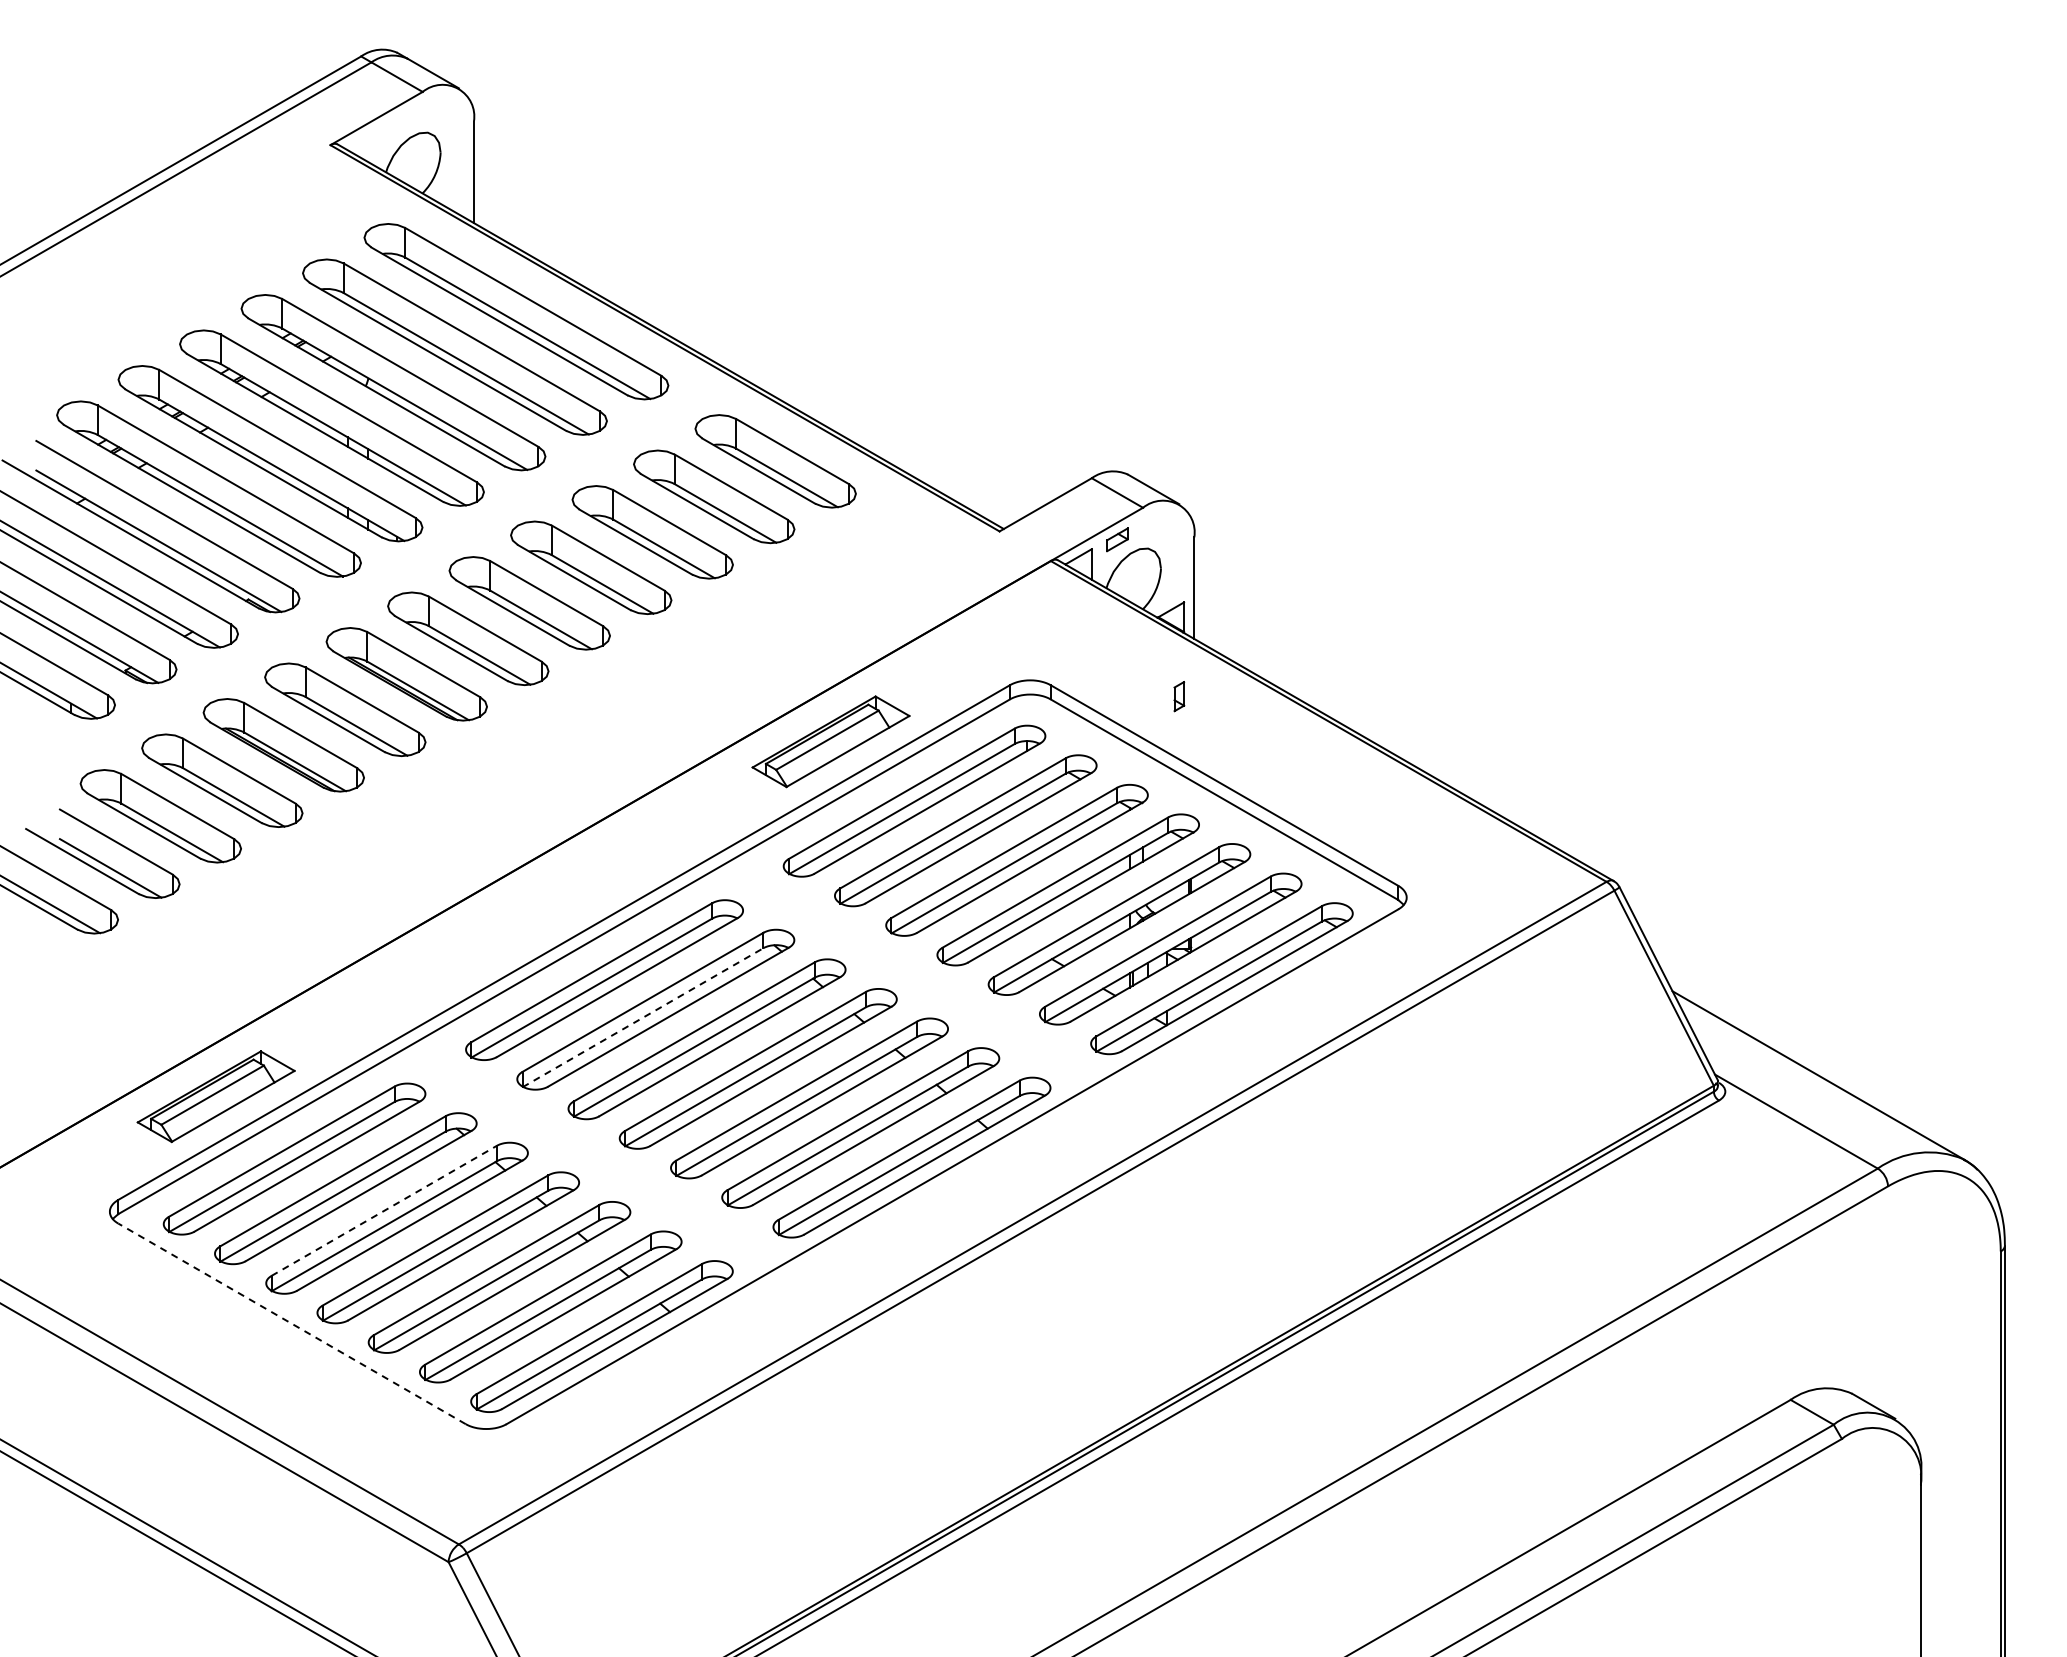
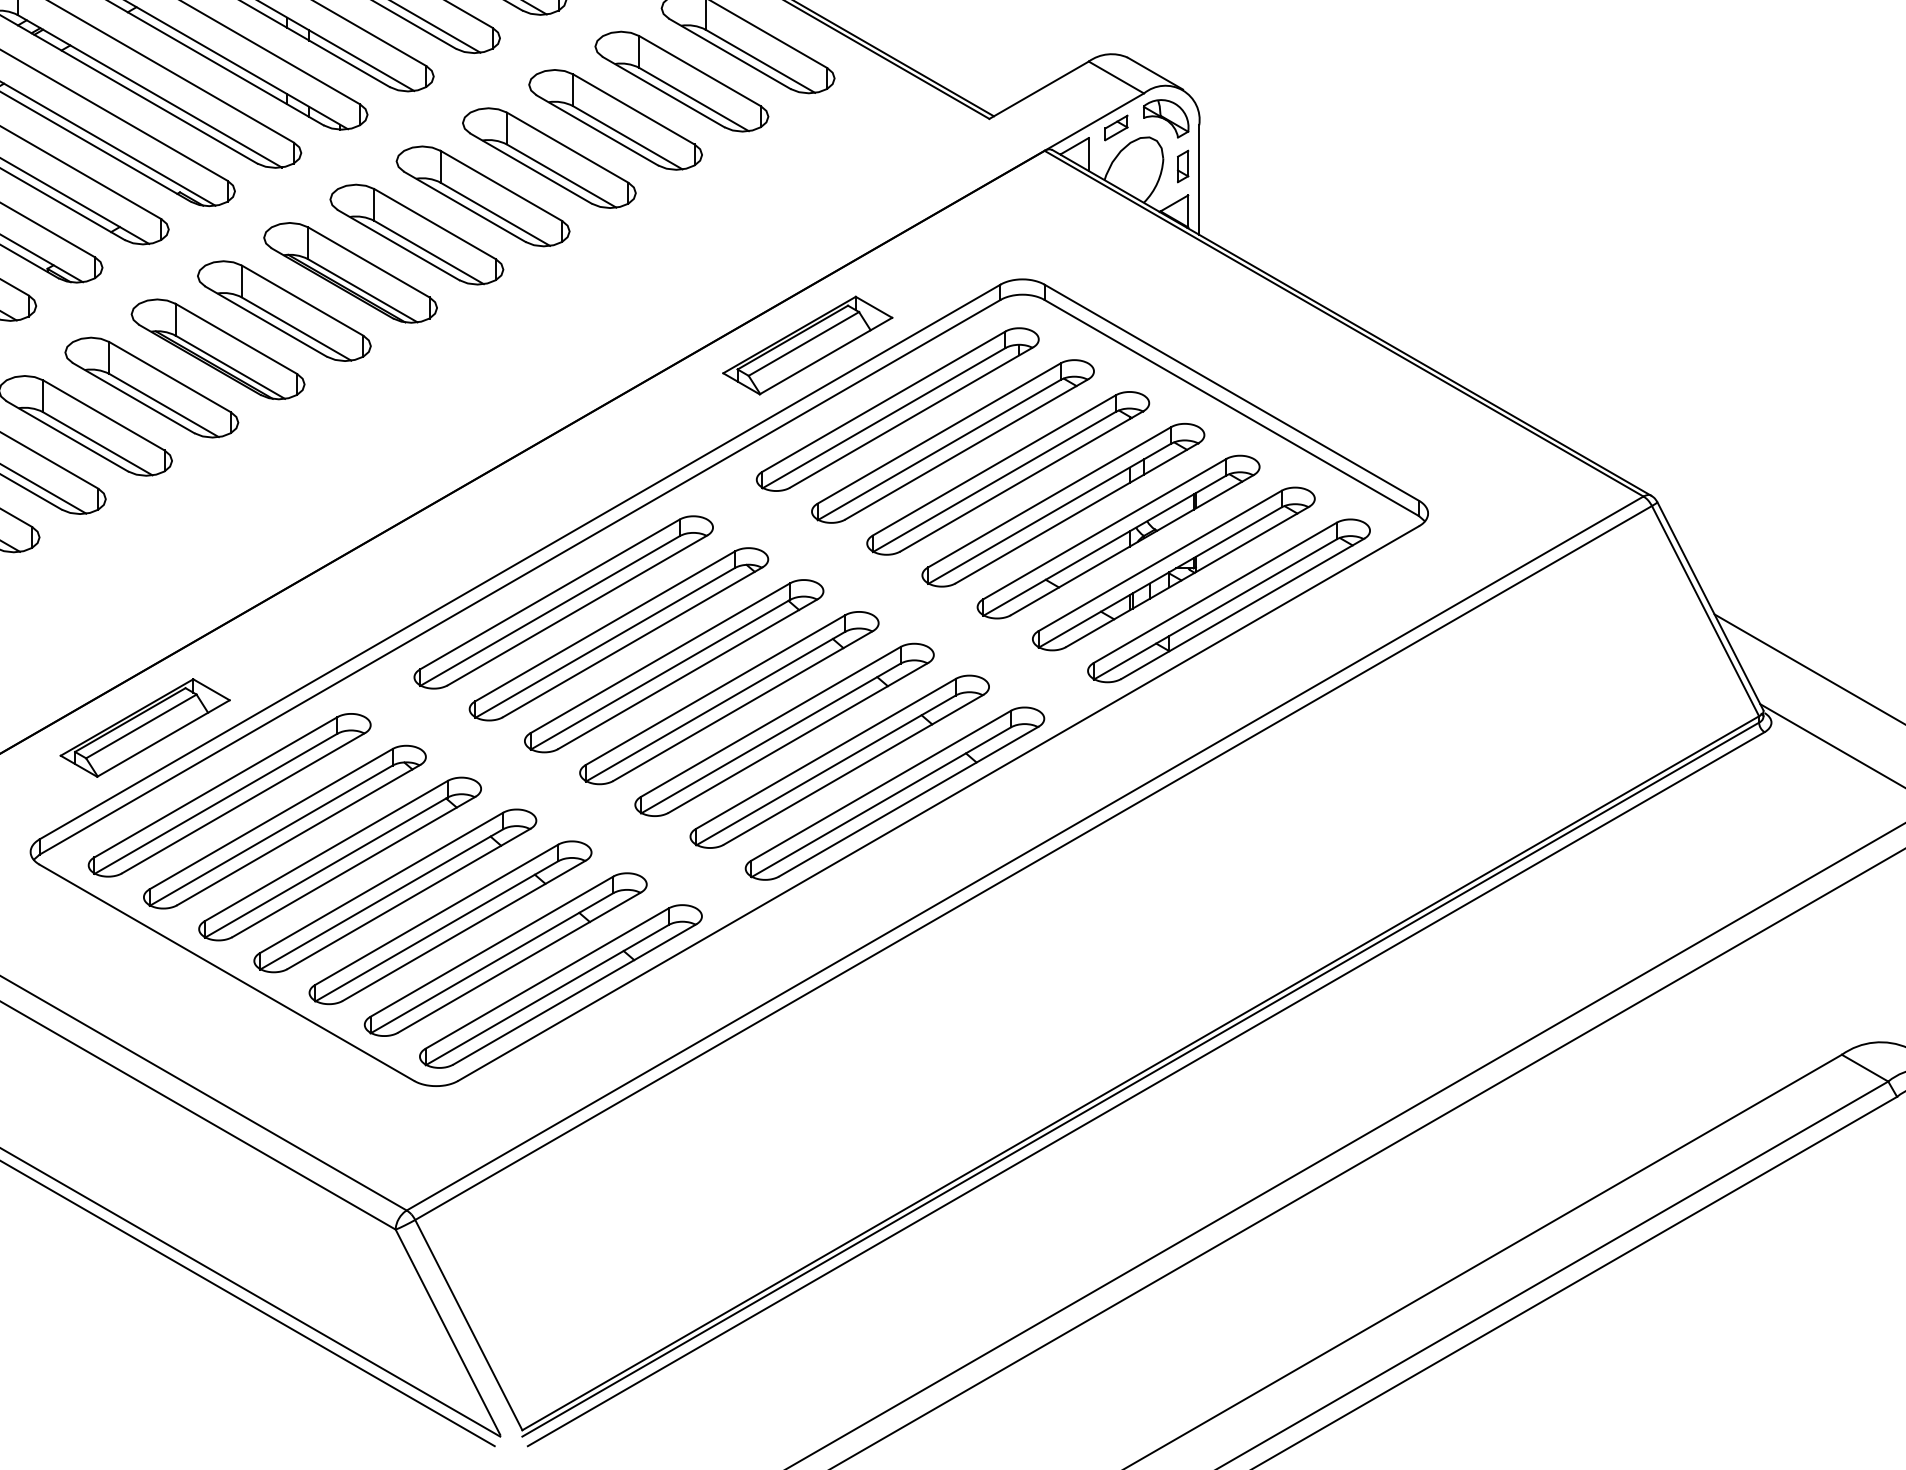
part: (1163, 531) -> (1166, 118), added
part: (1179, 696) -> (1183, 166), moved
line: (643, 1017) -> (605, 642), dashed -> solid
line: (384, 1210) -> (326, 850), dashed -> solid
line: (292, 1323) -> (227, 972), dashed -> solid

